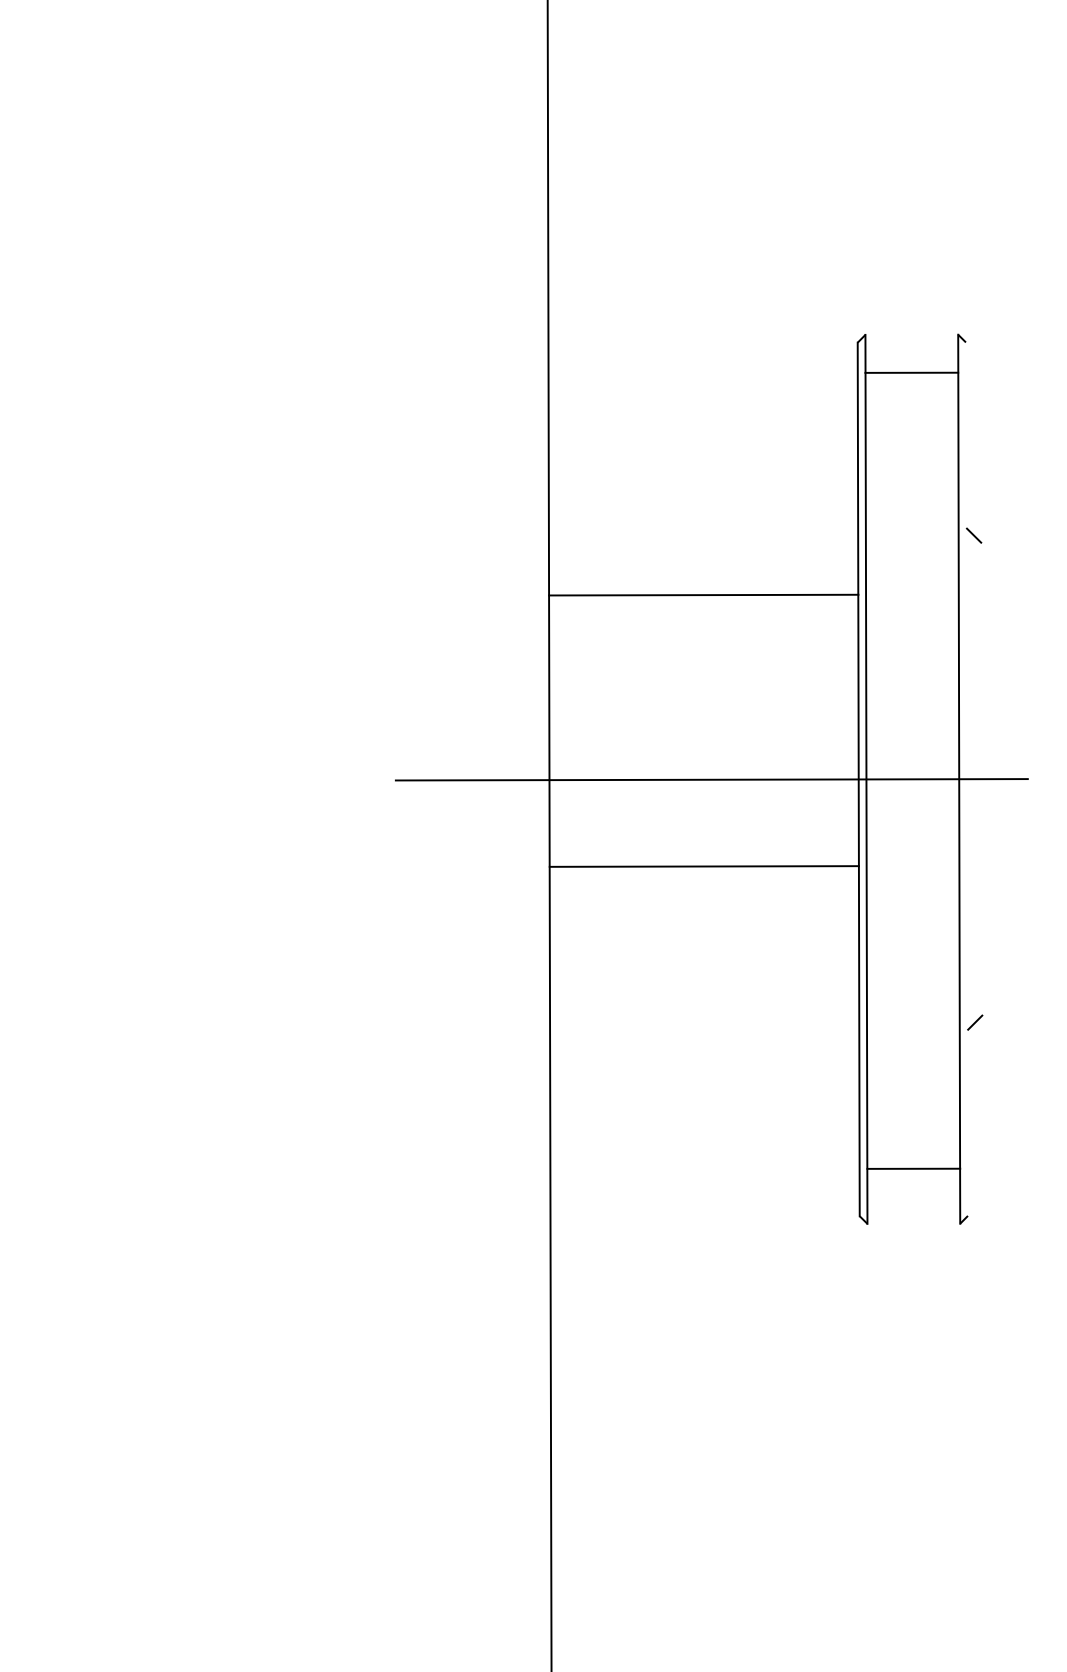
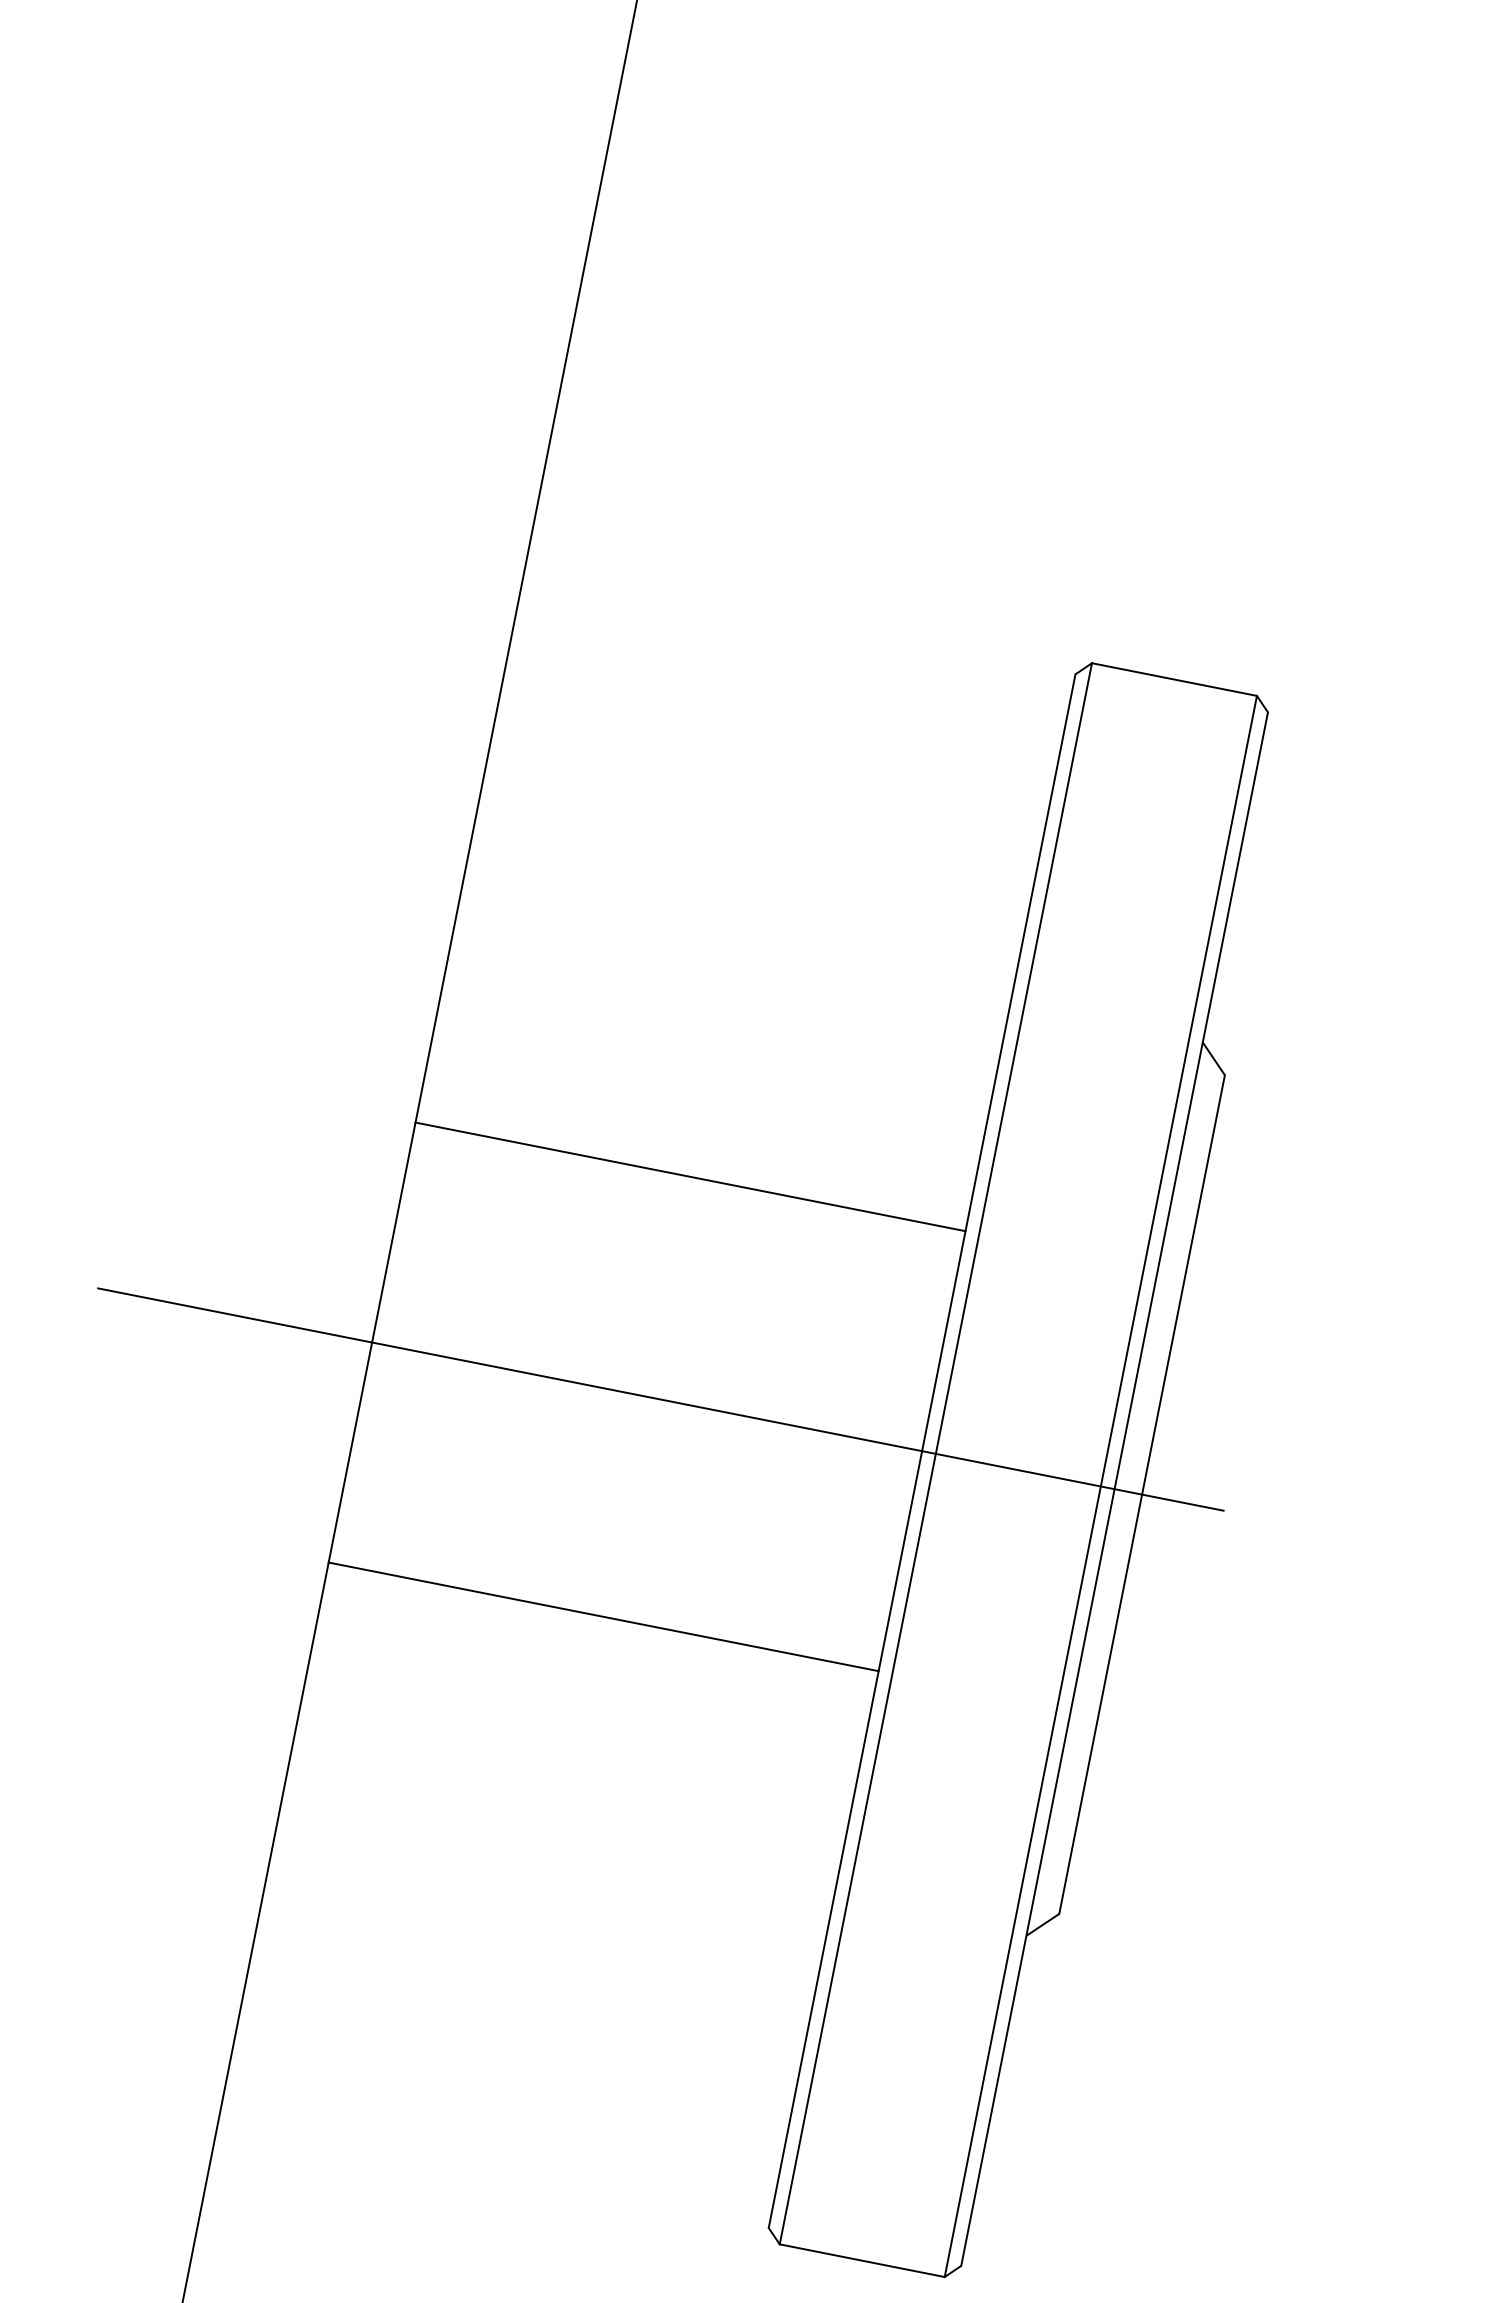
line: (911, 372) -> (1174, 678), moved
line: (703, 594) -> (690, 1175), moved
line: (966, 778) -> (1114, 1487), added
line: (981, 778) -> (1140, 1493), added
line: (703, 866) -> (602, 1616), moved
line: (913, 1168) -> (861, 2260), moved

